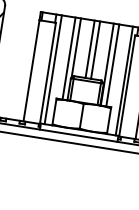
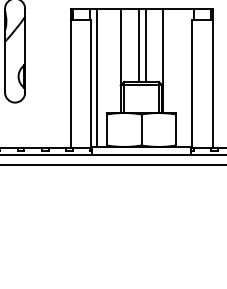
line: (69, 58) -> (114, 61), removed
line: (112, 65) -> (169, 61), removed
line: (124, 80) -> (187, 77), removed

